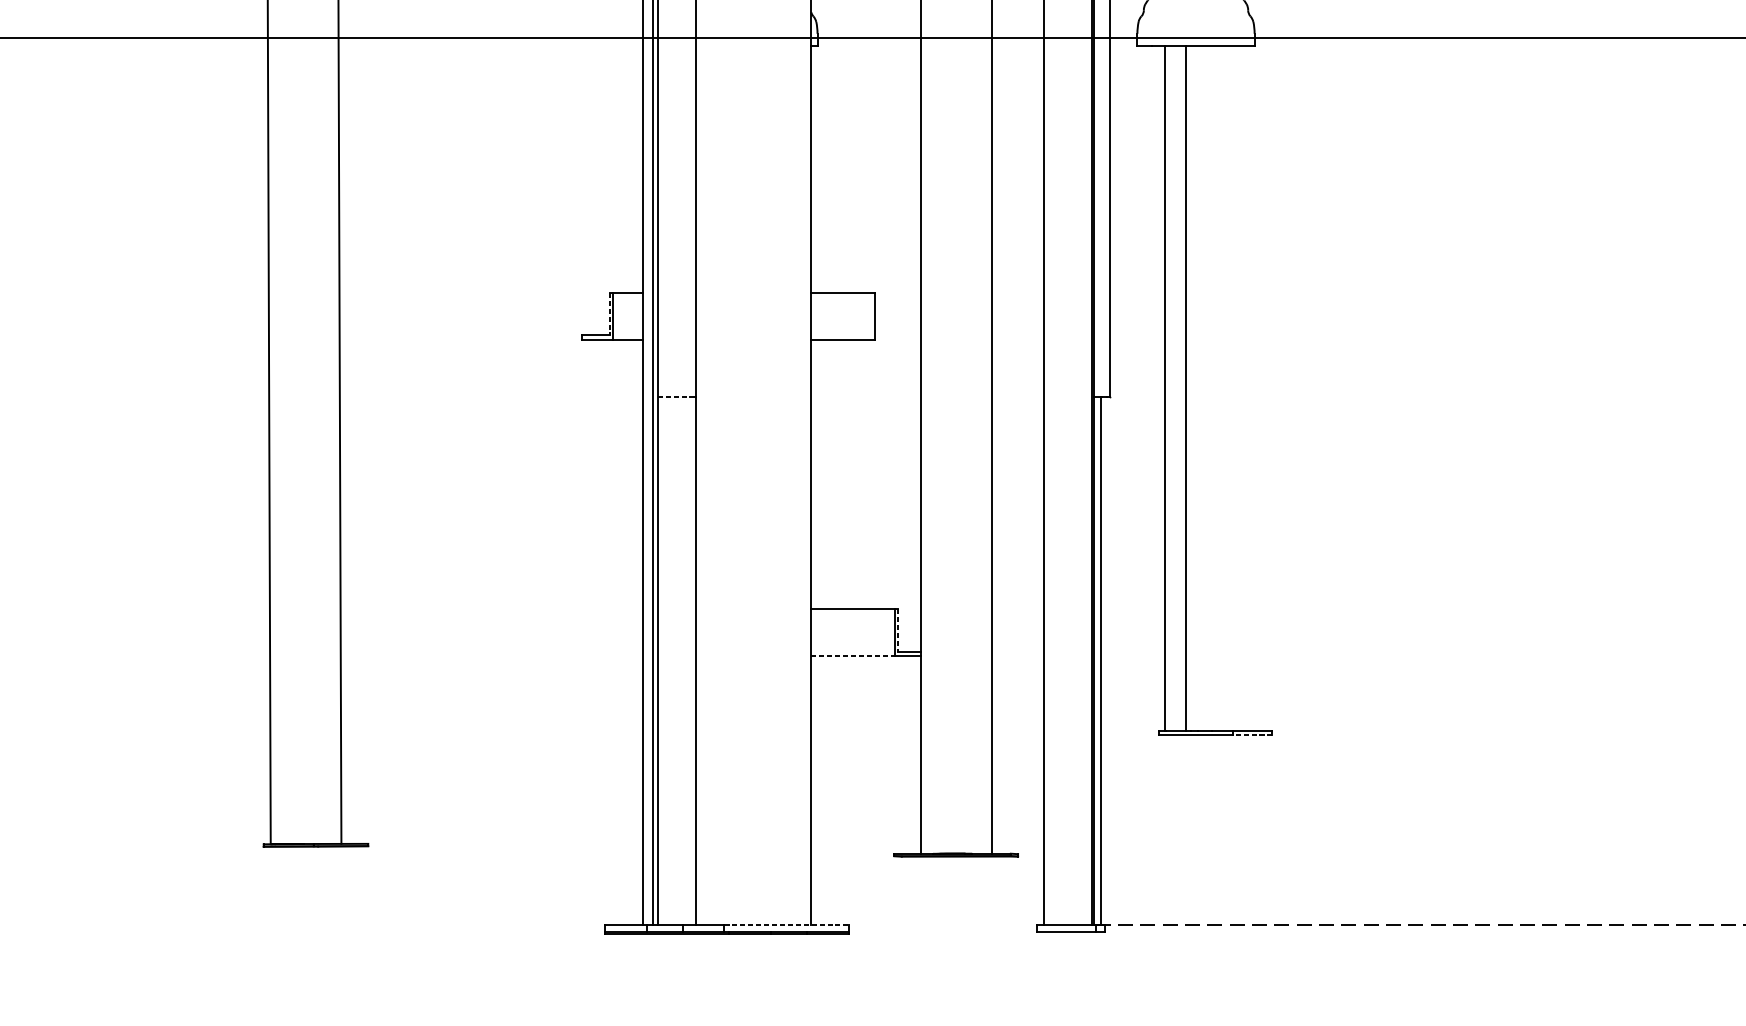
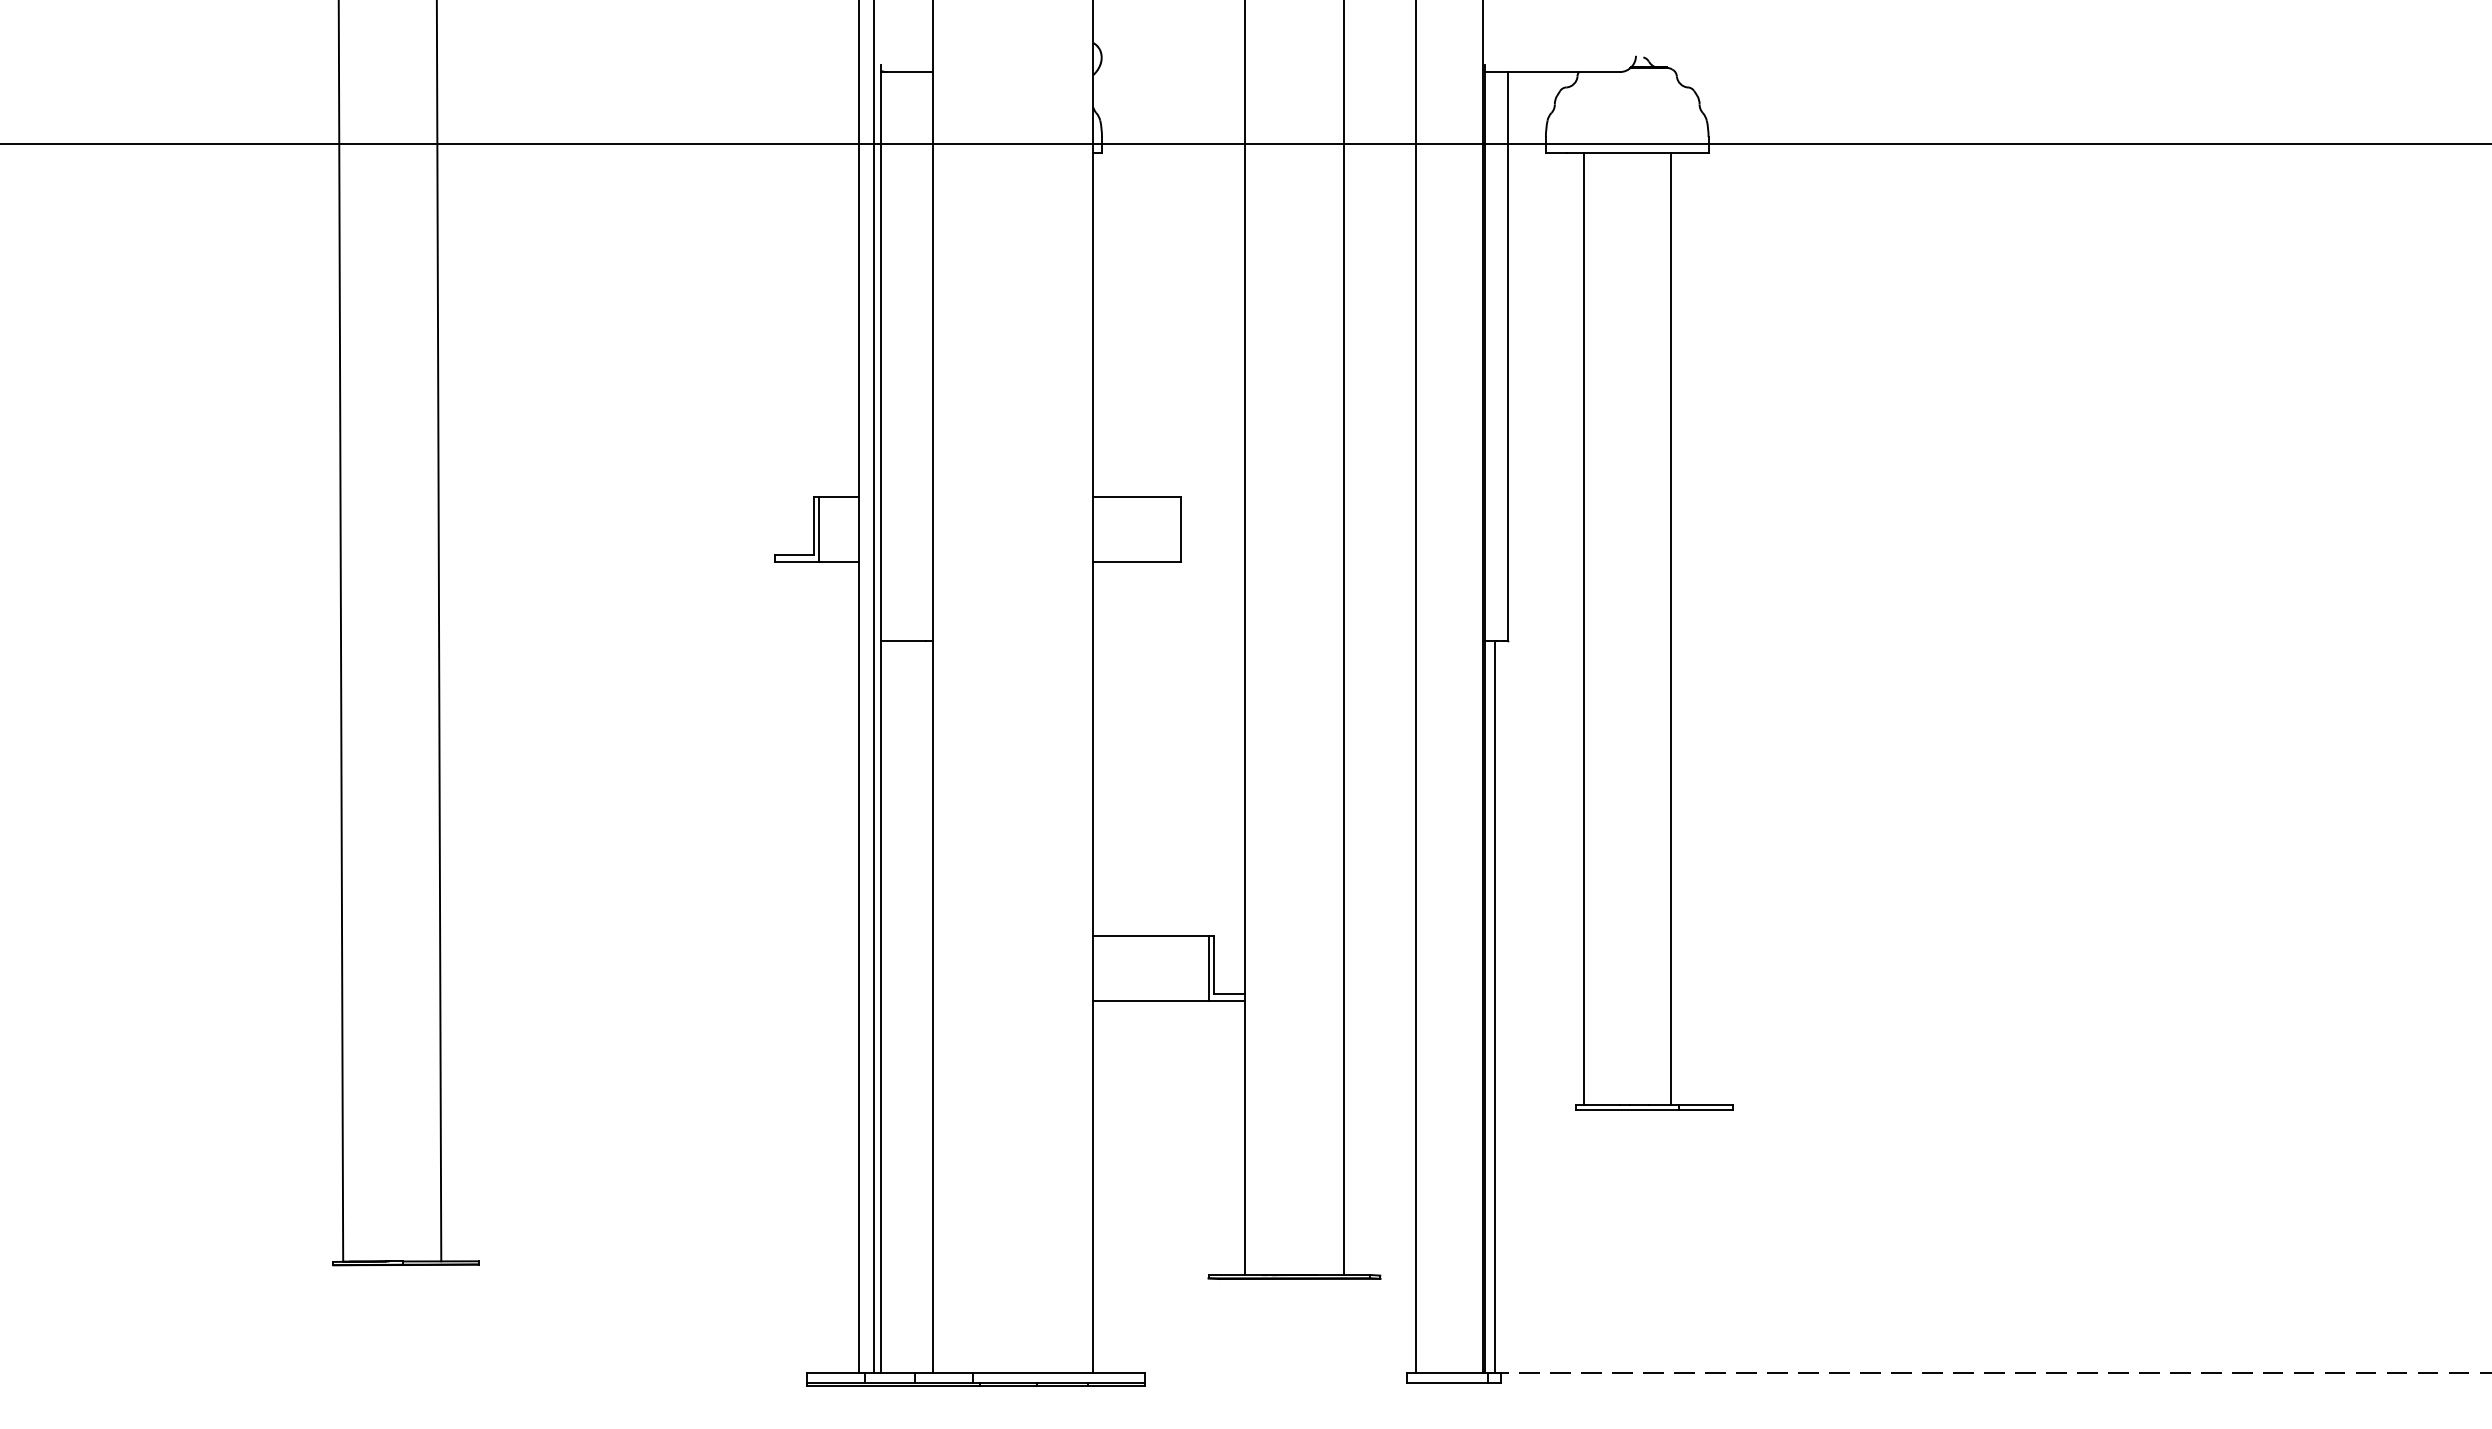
line: (610, 314) -> (814, 526), dashed -> solid
line: (1186, 387) -> (1670, 628), moved
line: (674, 397) -> (903, 641), dashed -> solid
line: (898, 630) -> (1214, 965), dashed -> solid
line: (853, 655) -> (1151, 1000), dashed -> solid
line: (1252, 734) -> (1705, 1109), dashed -> solid
line: (786, 924) -> (1059, 1373), dashed -> solid

